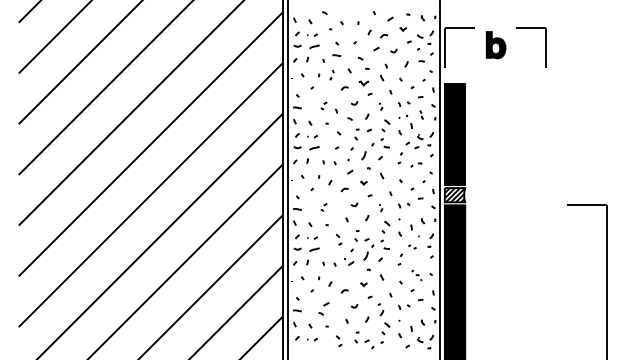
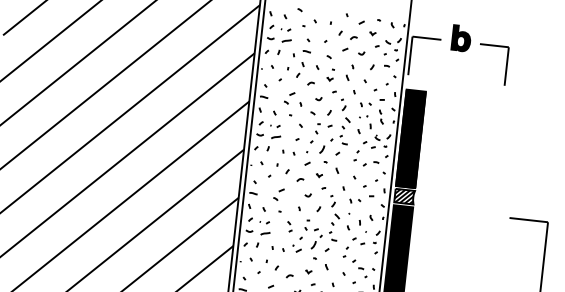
part: (496, 45) -> (461, 38), moved
part: (331, 74) -> (299, 69), size x1.67
part: (363, 77) -> (330, 75), size x0.71
part: (323, 105) -> (289, 97), size x1.67
part: (380, 106) -> (343, 104), size x1.67
part: (421, 114) -> (381, 116), size x1.67
part: (416, 164) -> (371, 163), size x1.43
part: (323, 207) -> (278, 194), size x1.67
part: (380, 207) -> (332, 200), size x1.67
part: (412, 246) -> (358, 240), size x1.67
part: (416, 275) -> (359, 268), size x1.67

